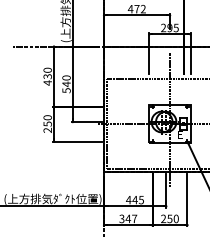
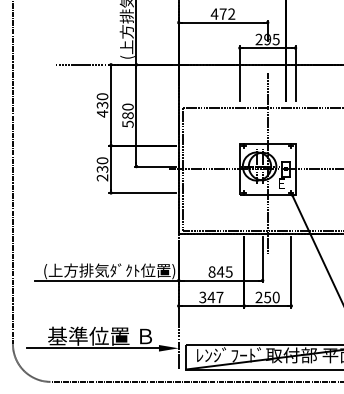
text: (66, 84) -> (127, 115), 540 -> 580
text: (46, 124) -> (101, 169), 250 -> 230
text: (128, 199) -> (211, 271), 445 -> 845

